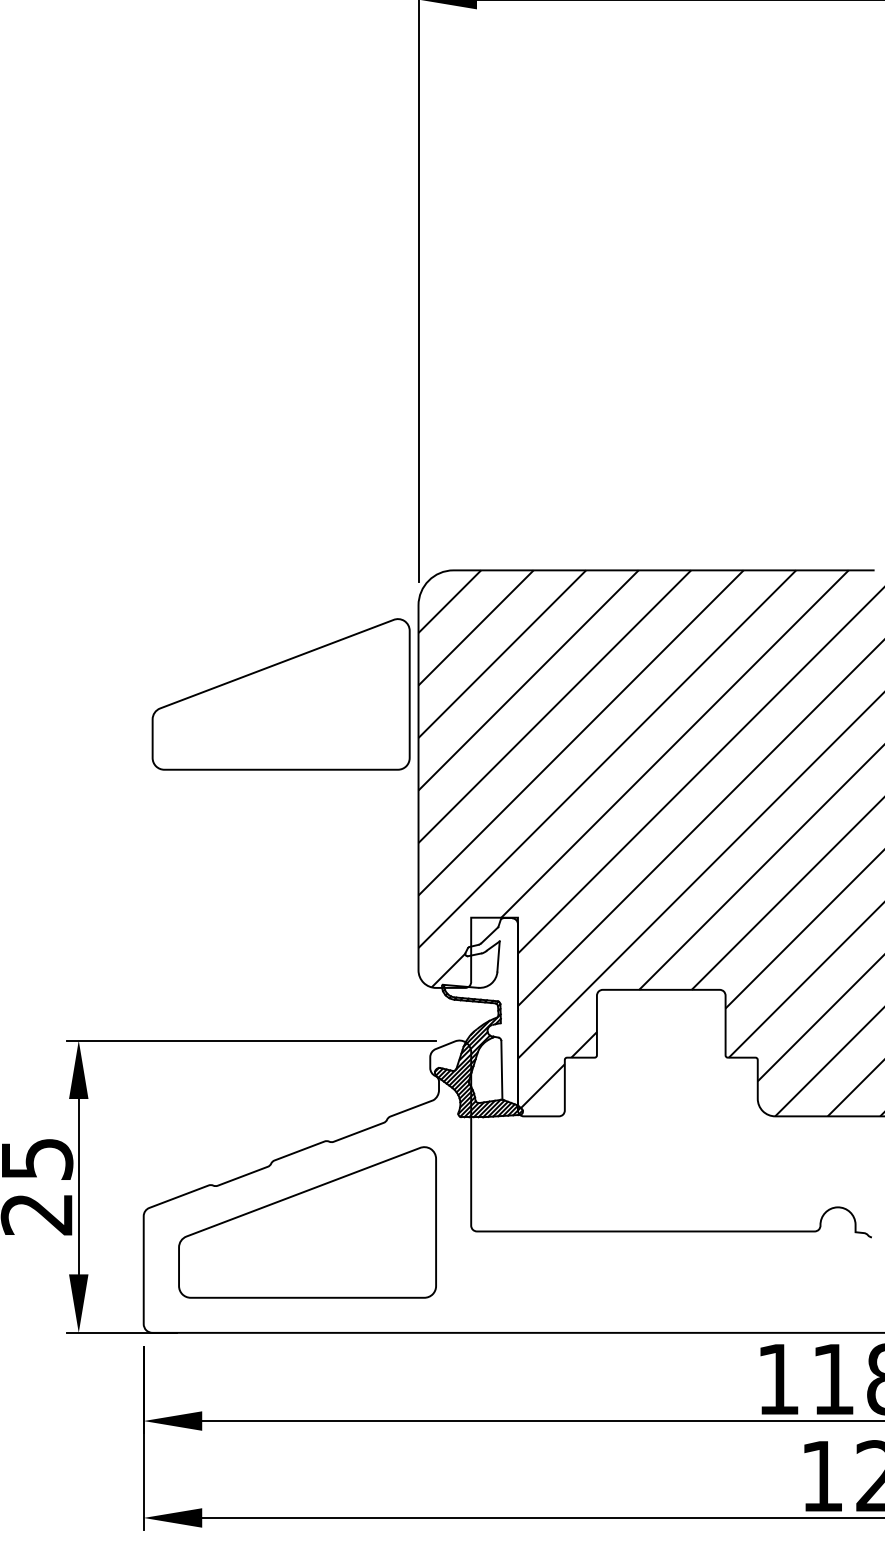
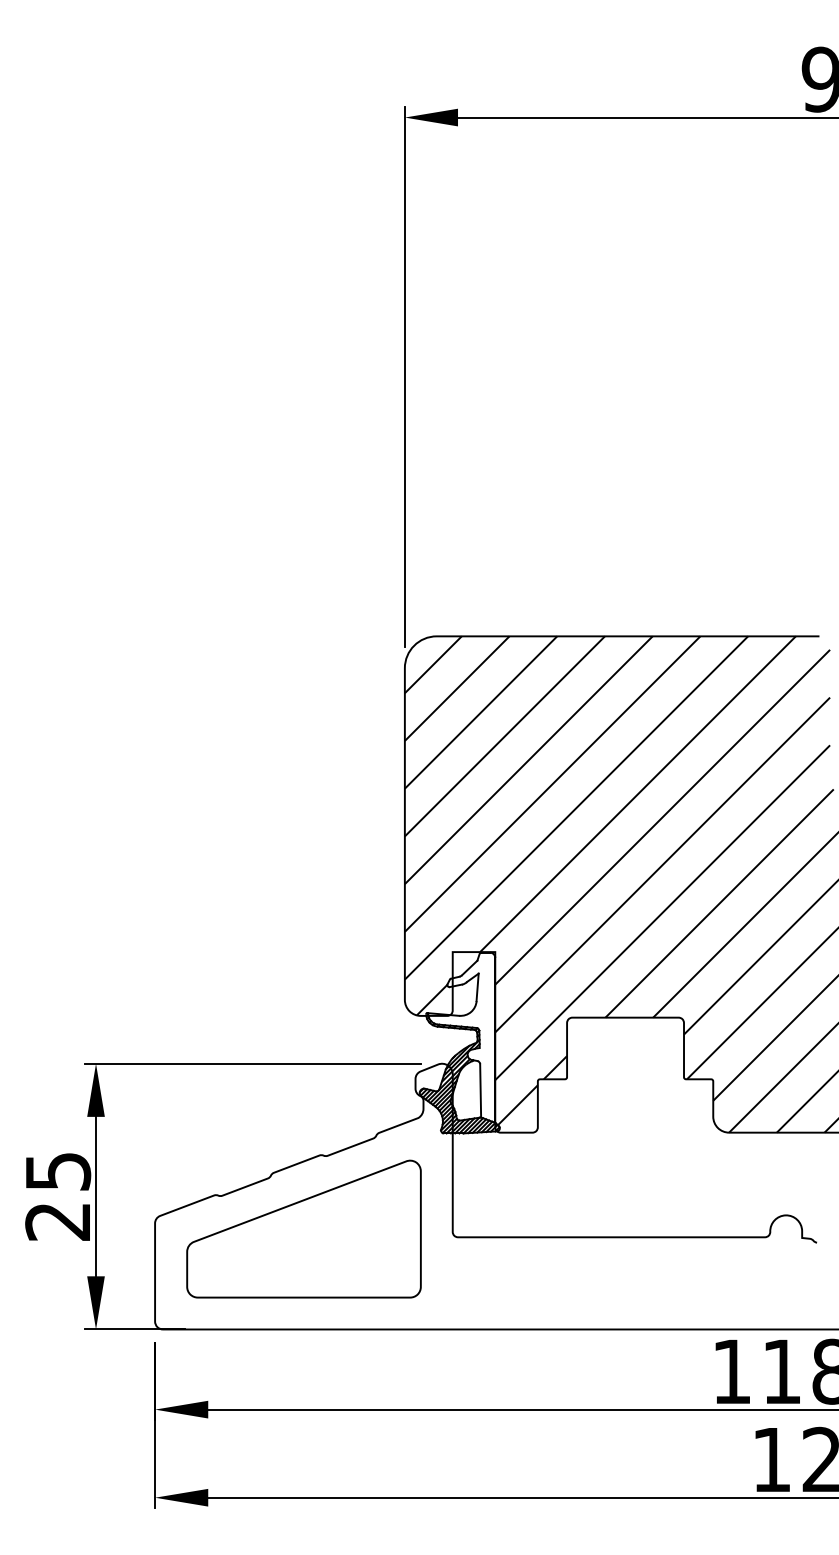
part: (280, 693) -> (279, 748), removed

